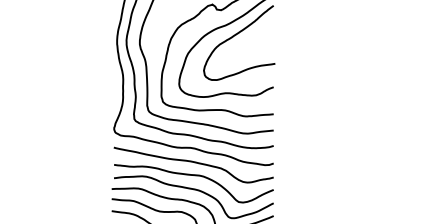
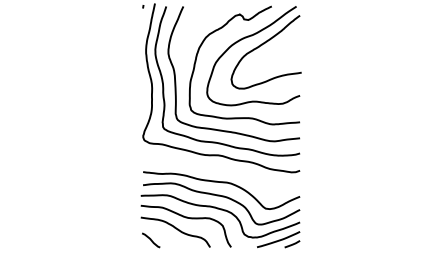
curve: (193, 163) -> (221, 170), removed

